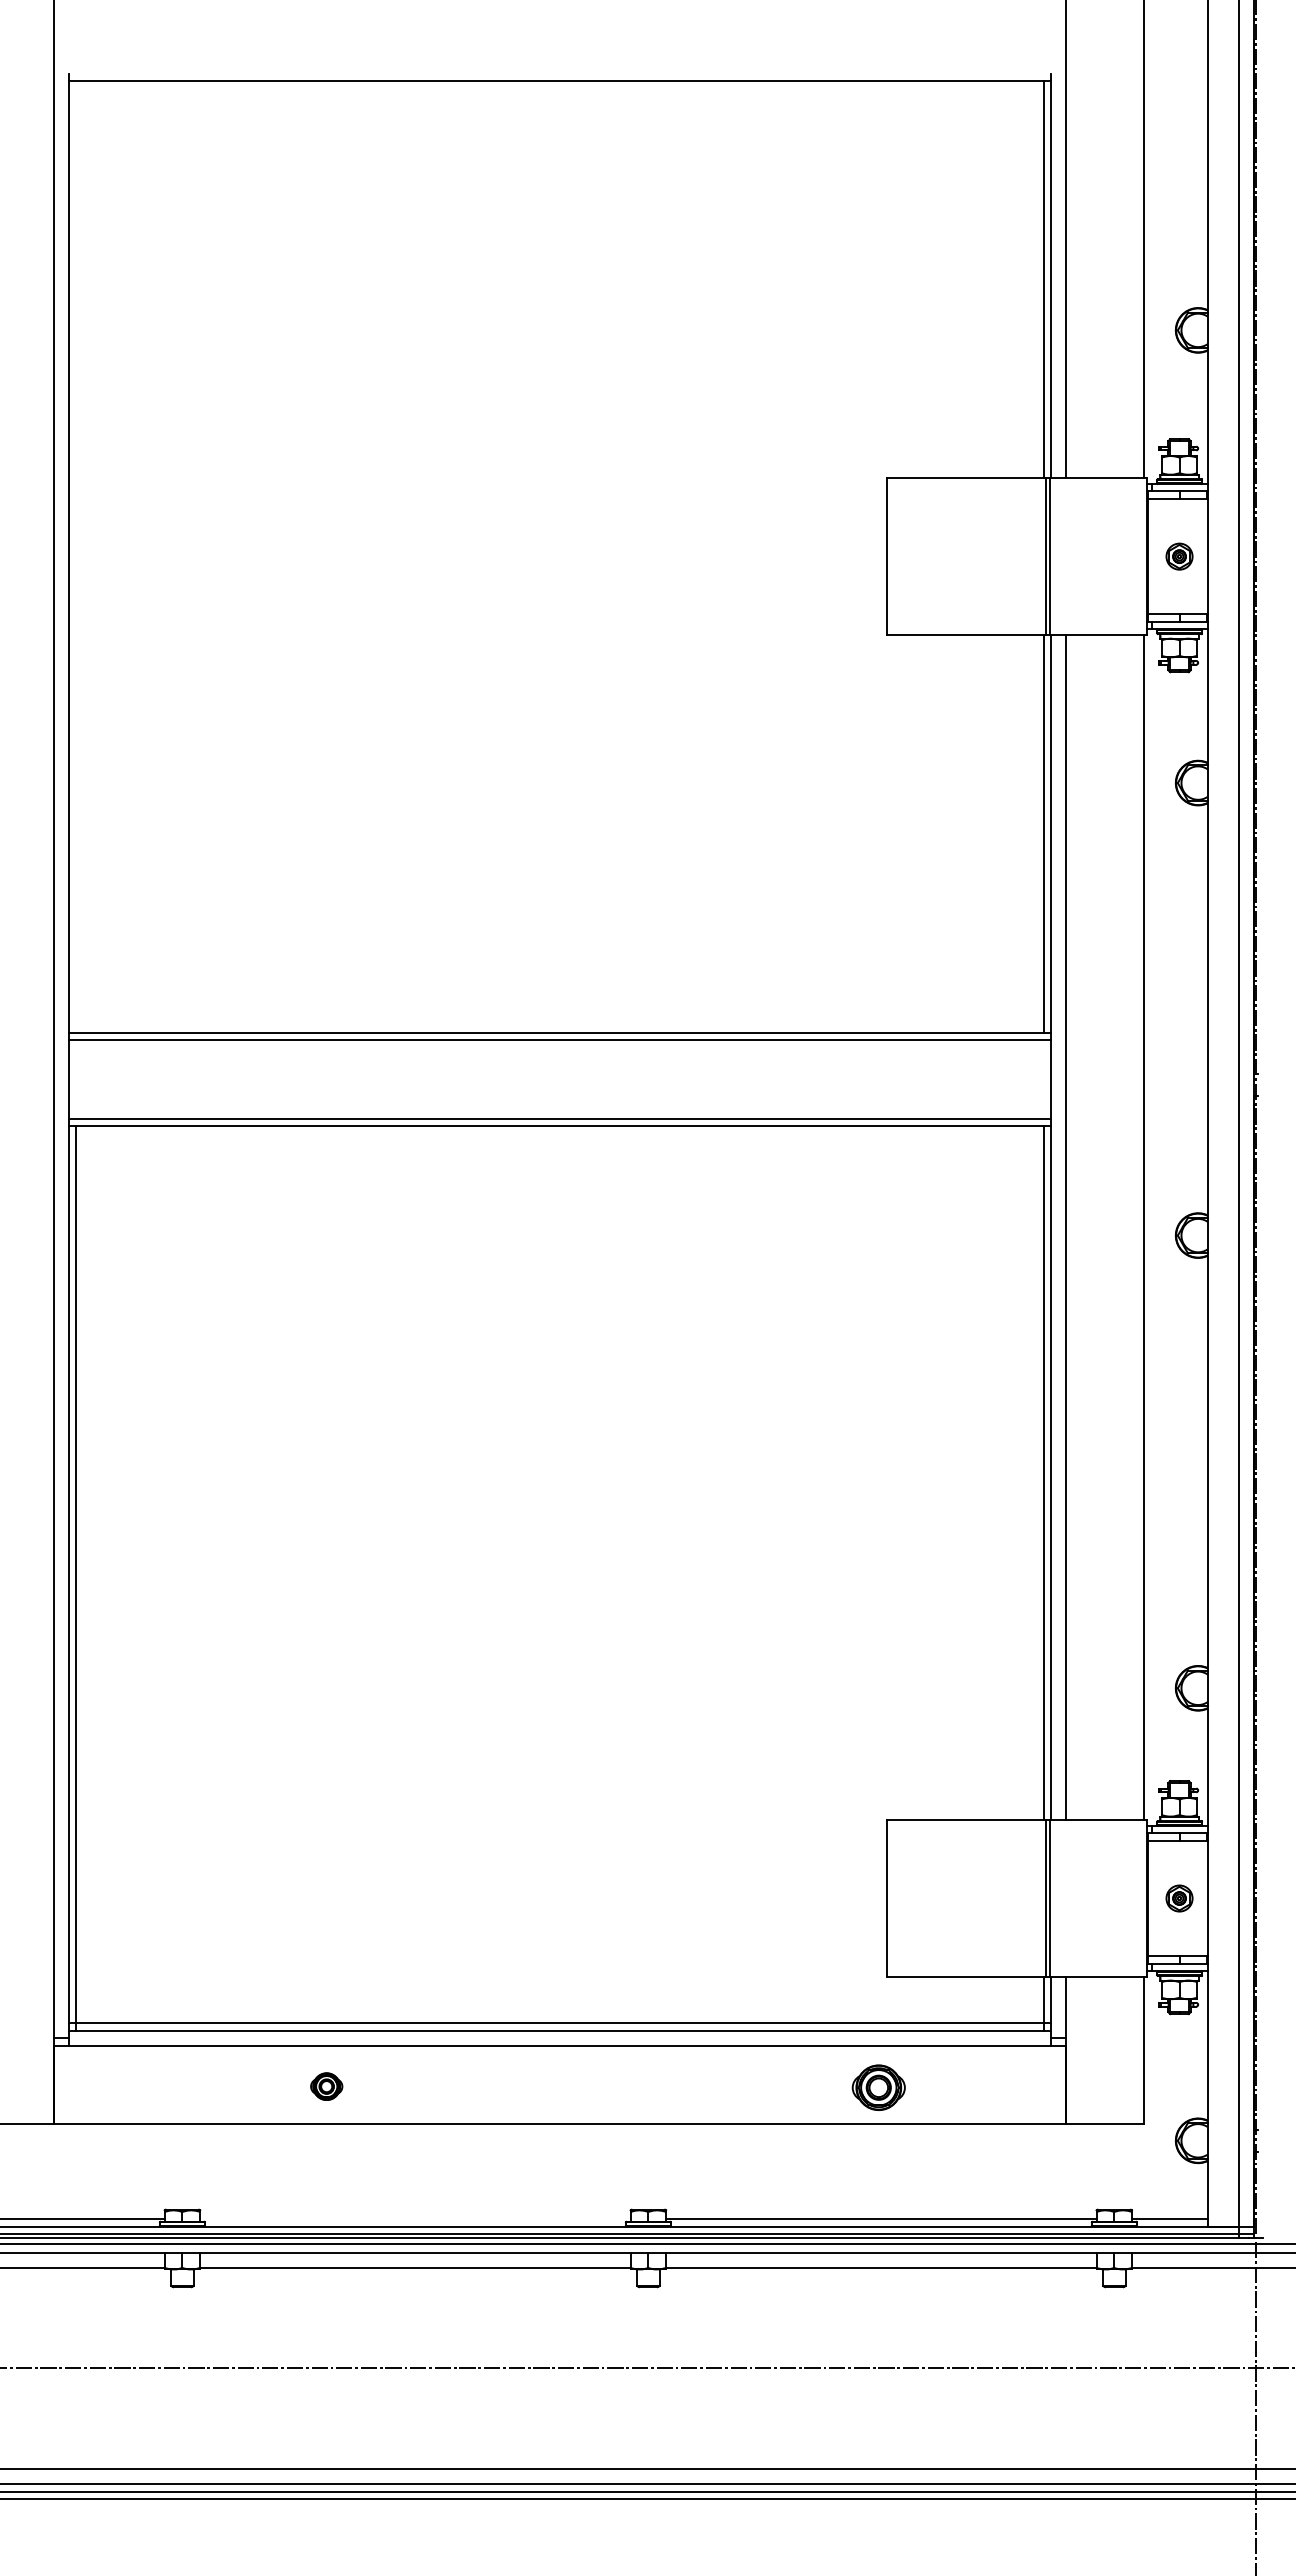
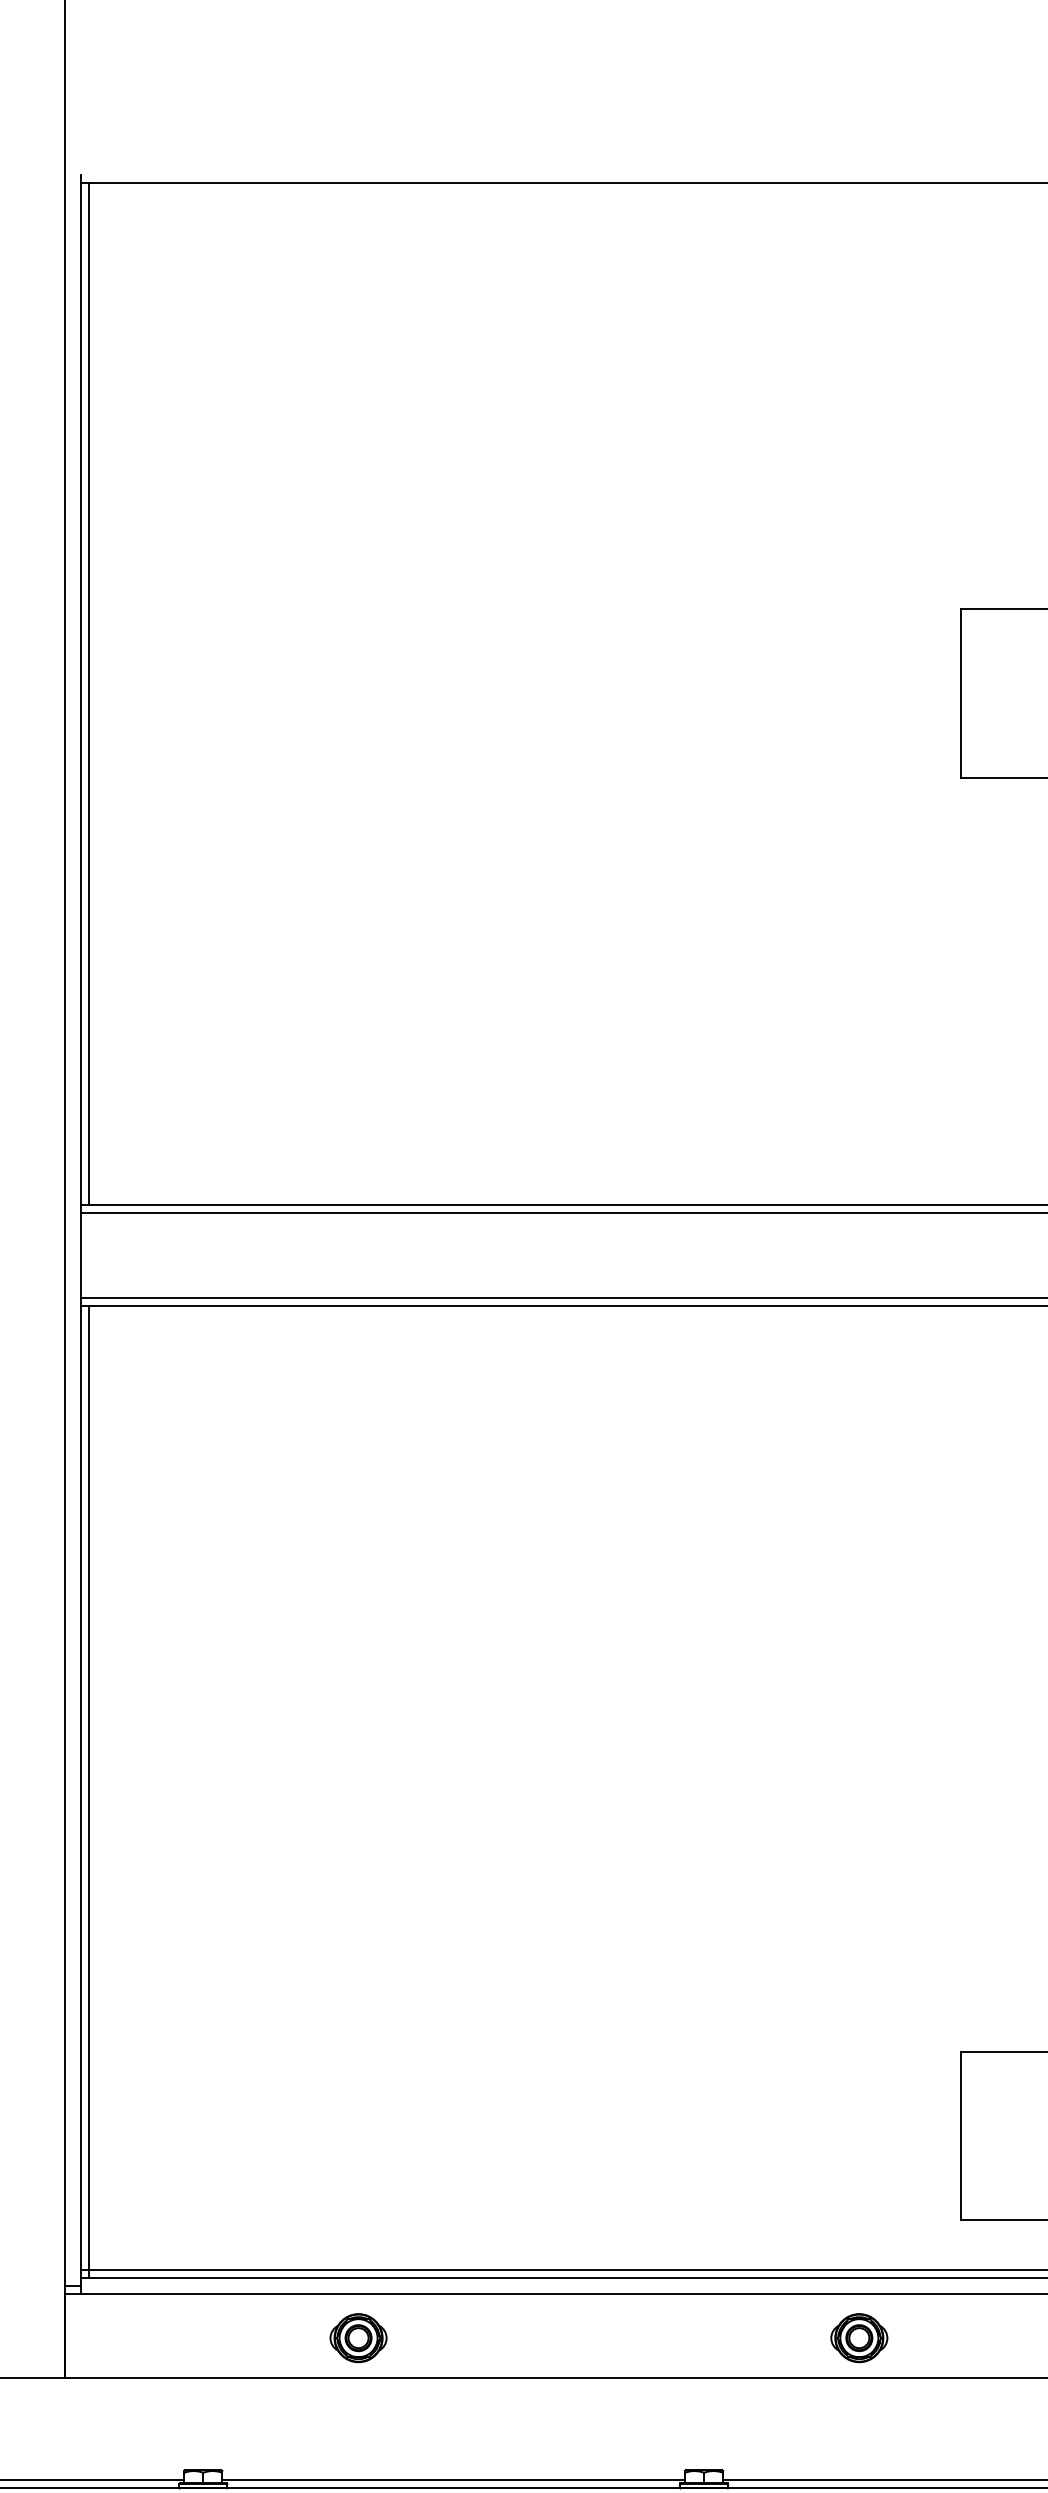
line: (76, 556) -> (89, 693), added
part: (326, 2086) -> (358, 2337), size x1.67
part: (878, 2087) -> (859, 2337), moved
line: (415, 2219) -> (453, 2480), added

